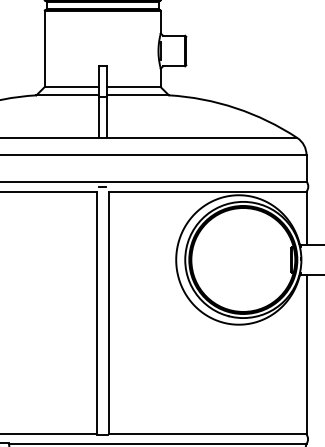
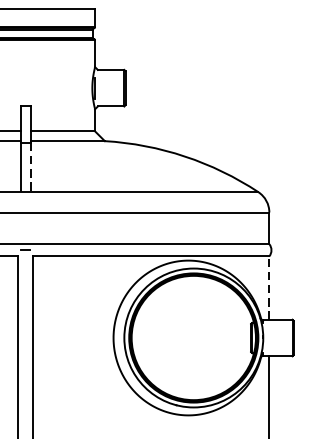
line: (106, 116) -> (30, 166), solid -> dashed
line: (306, 217) -> (269, 287), solid -> dashed

